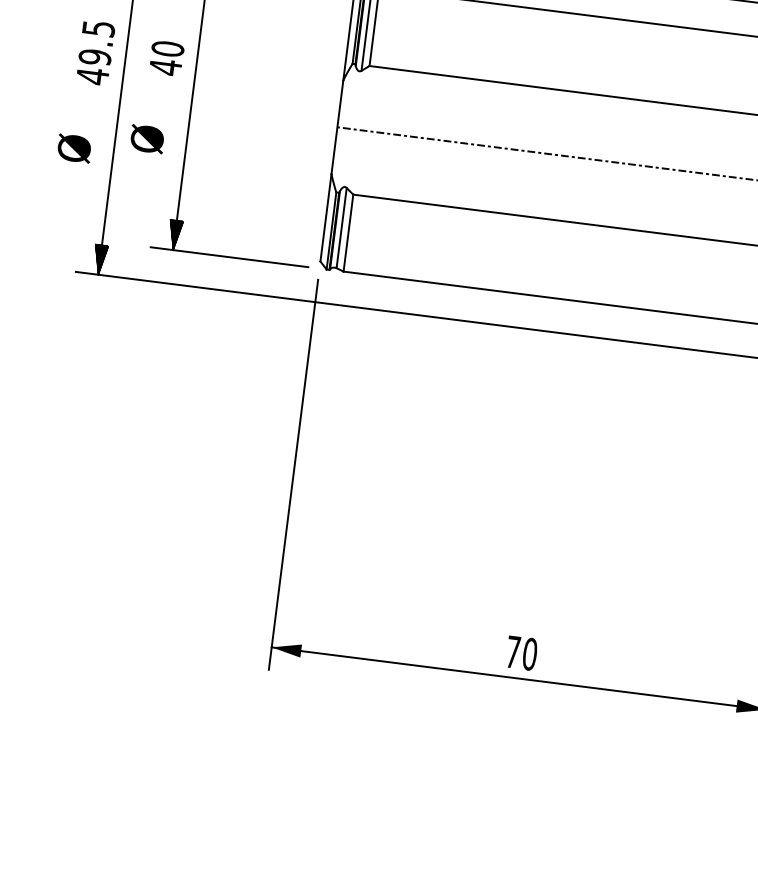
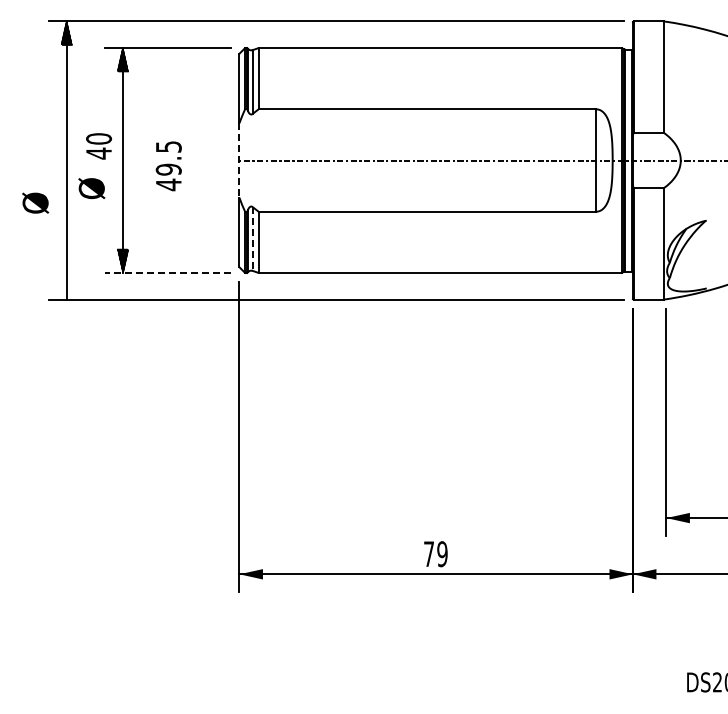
text: (95, 53) -> (168, 166), moved
text: (166, 58) -> (98, 146), moved
line: (337, 128) -> (239, 161), solid -> dashed
line: (341, 228) -> (252, 239), solid -> dashed
line: (229, 256) -> (167, 272), solid -> dashed
hatch: (99, 259) -> (66, 287), removed
text: (530, 654) -> (442, 554), 70 -> 79

